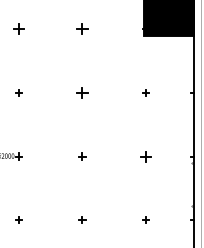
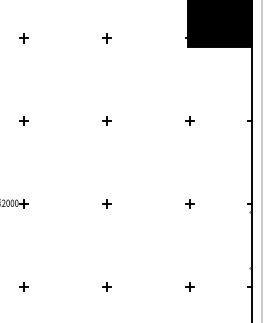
part: (18, 29) -> (23, 38), size x0.62
part: (82, 29) -> (106, 38), size x0.62
part: (82, 92) -> (106, 120), size x0.62
part: (145, 156) -> (189, 203), size x0.62

